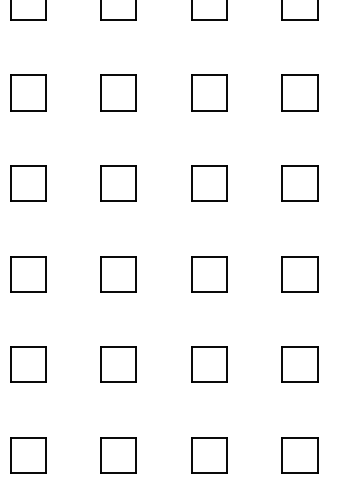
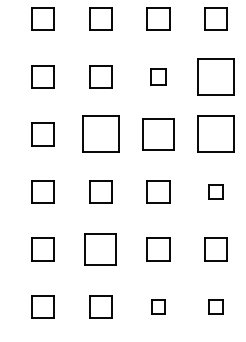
part: (209, 92) -> (158, 76), size x0.7
part: (299, 92) -> (215, 76), size x1.6
part: (118, 183) -> (100, 134), size x1.6
part: (209, 183) -> (158, 134), size x1.4
part: (299, 183) -> (215, 134), size x1.6
part: (299, 273) -> (215, 191), size x0.6
part: (118, 364) -> (100, 249), size x1.4
part: (209, 454) -> (158, 306), size x0.6
part: (299, 454) -> (215, 306), size x0.6

